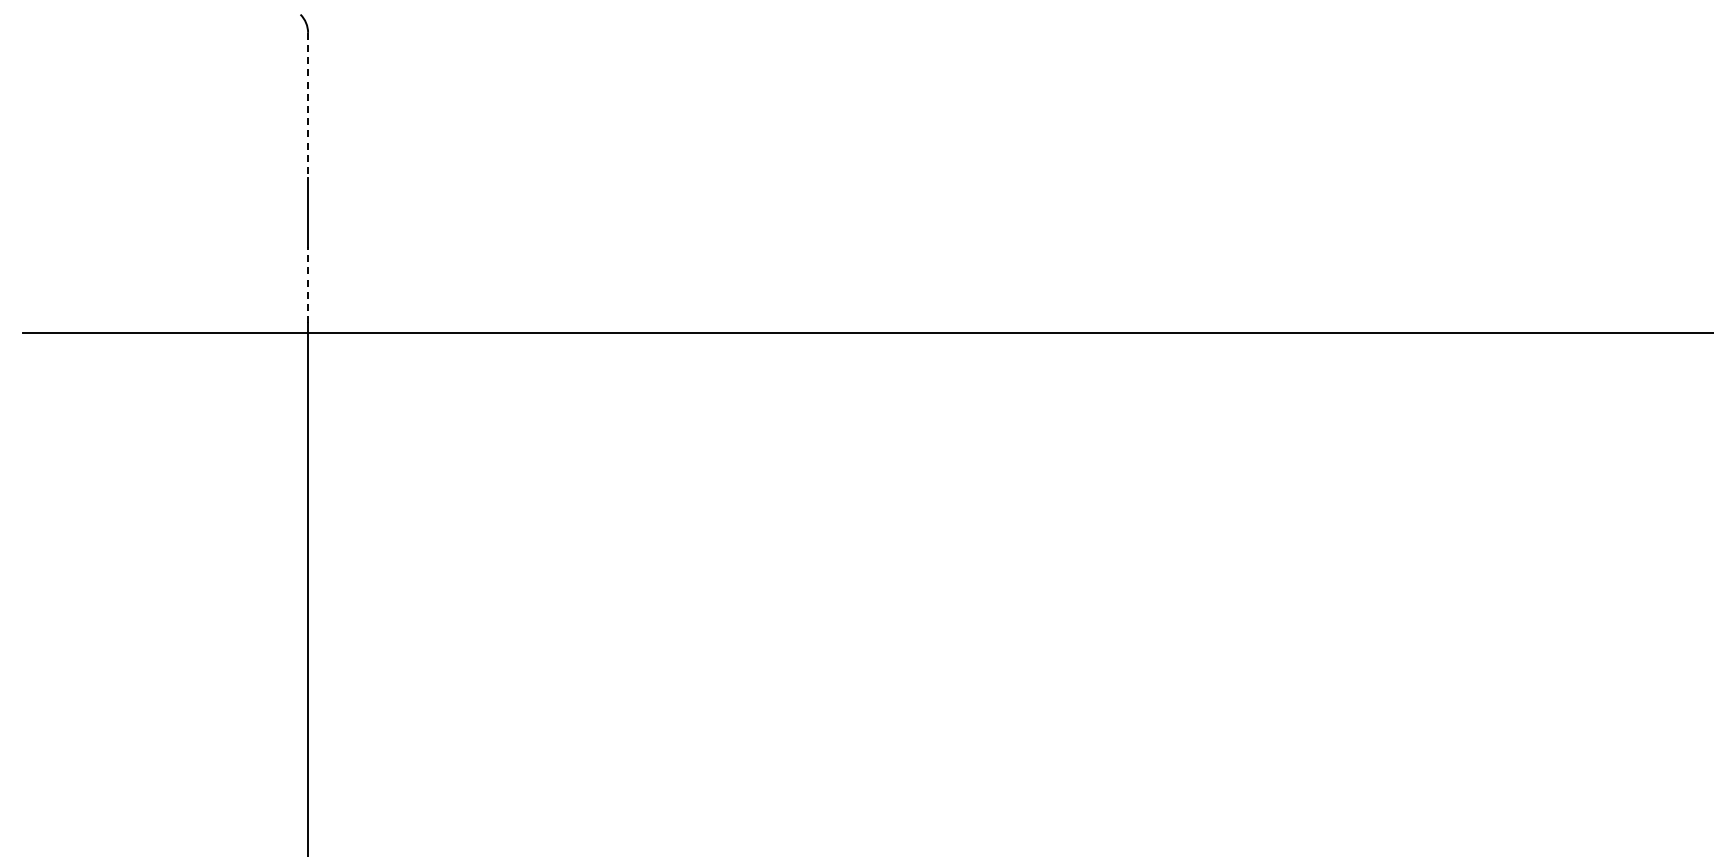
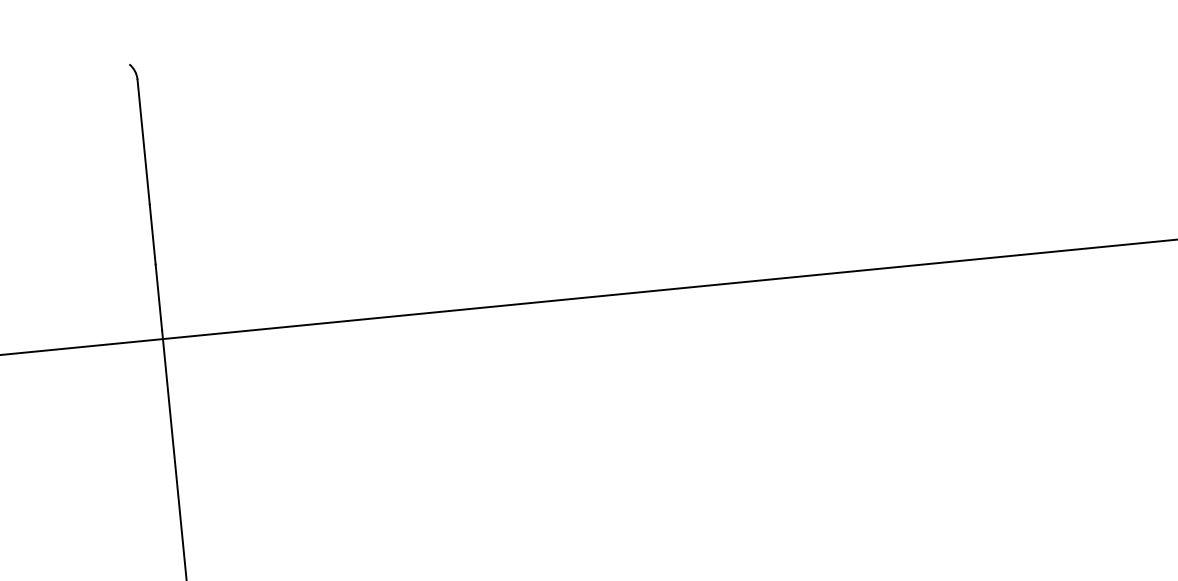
line: (308, 105) -> (144, 142), dashed -> solid
line: (308, 284) -> (159, 296), dashed -> solid

